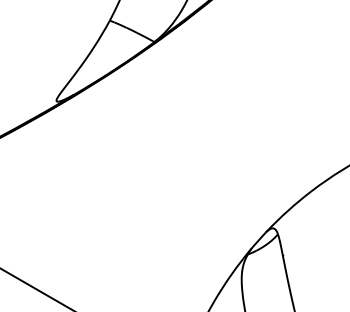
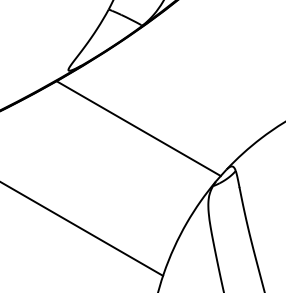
line: (149, 178) -> (138, 128), added

